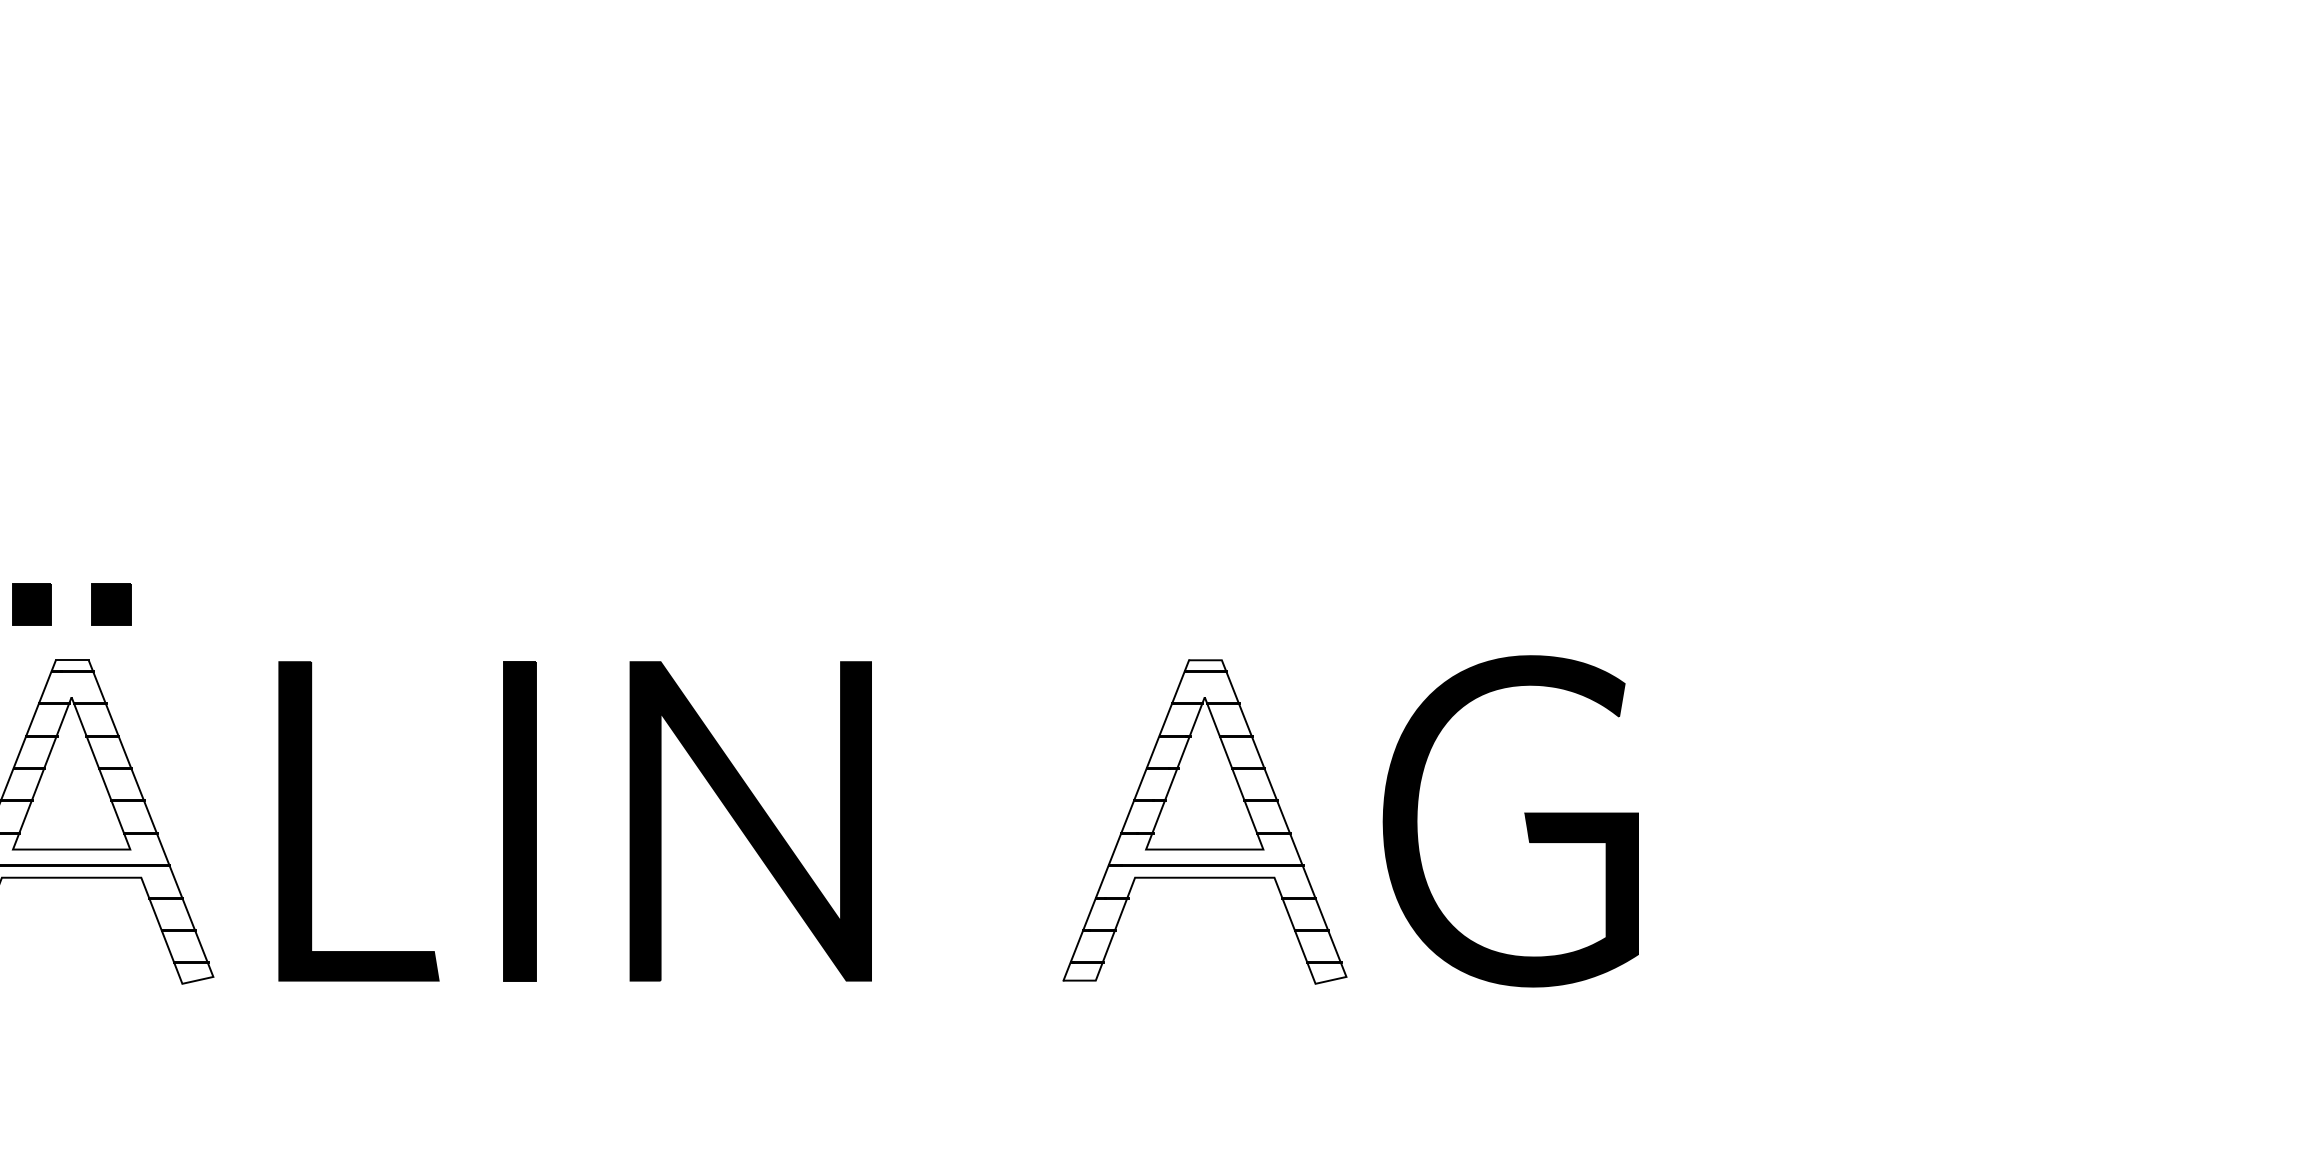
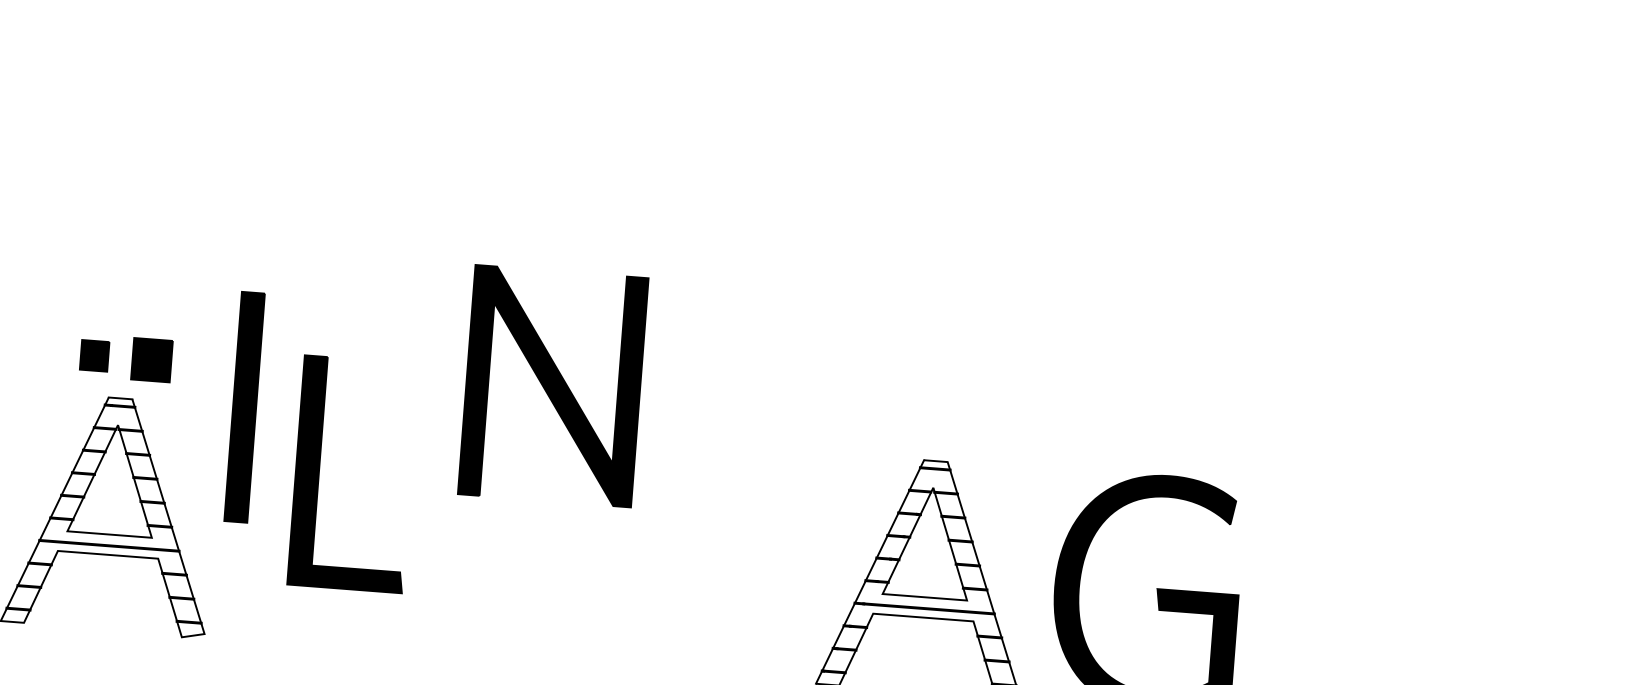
part: (111, 604) -> (151, 360), size x1.4
part: (312, 821) -> (319, 471), moved
part: (519, 821) -> (244, 407), moved
part: (750, 821) -> (553, 386), moved

